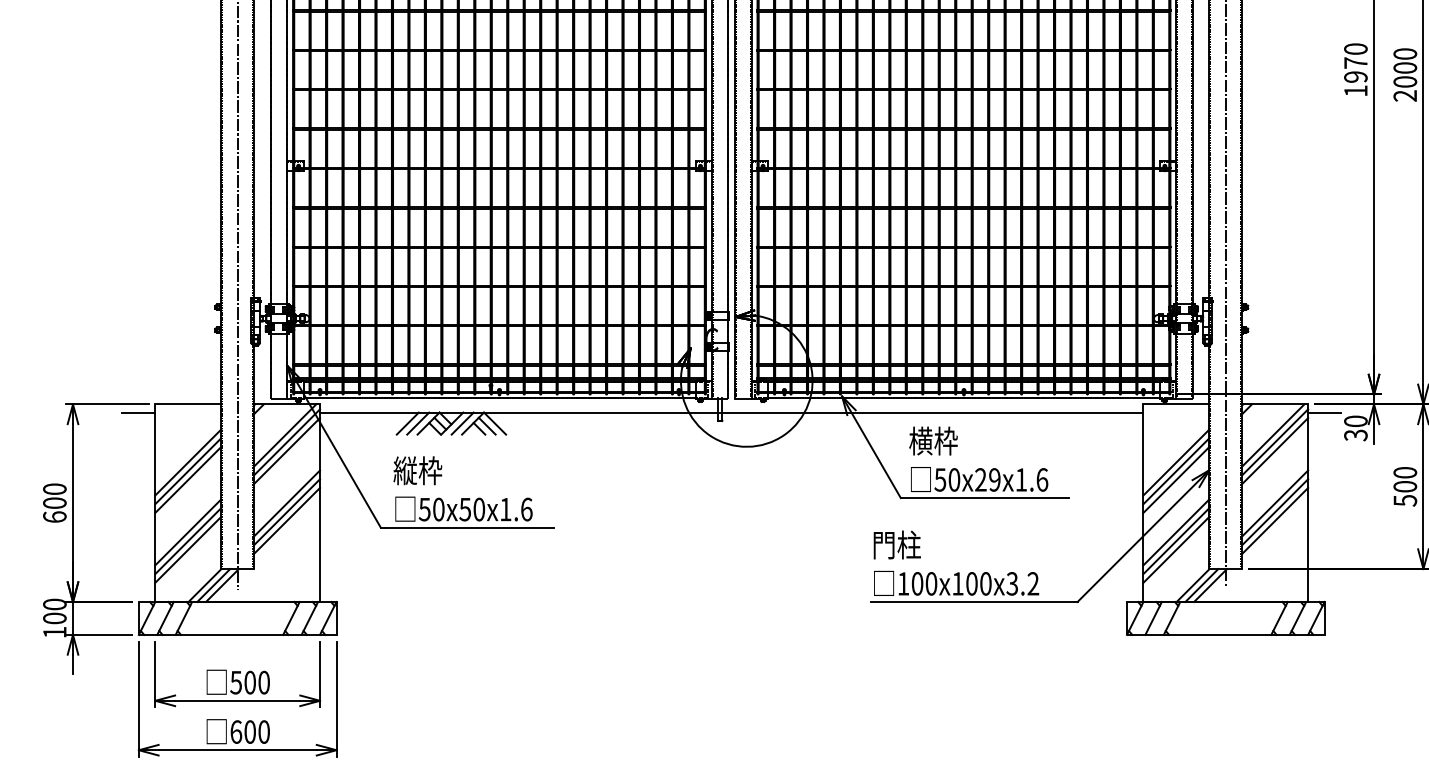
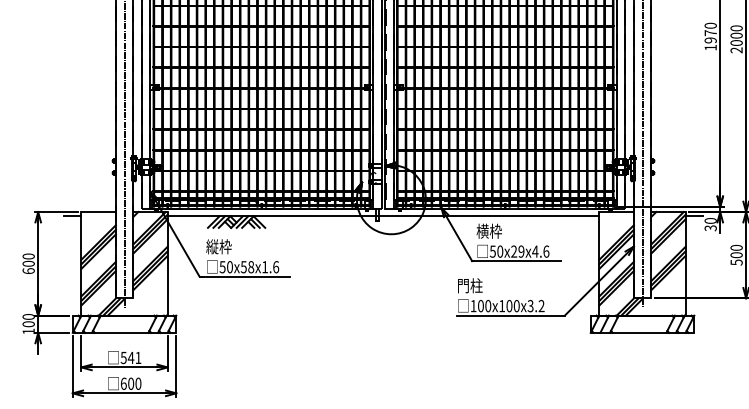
text: (1021, 479) -> (535, 251), 50x29x1.6 -> 50x29x4.6
text: (479, 508) -> (251, 266), 50x50x1.6 -> 50x58x1.6
text: (256, 681) -> (134, 357), 500 -> 541

